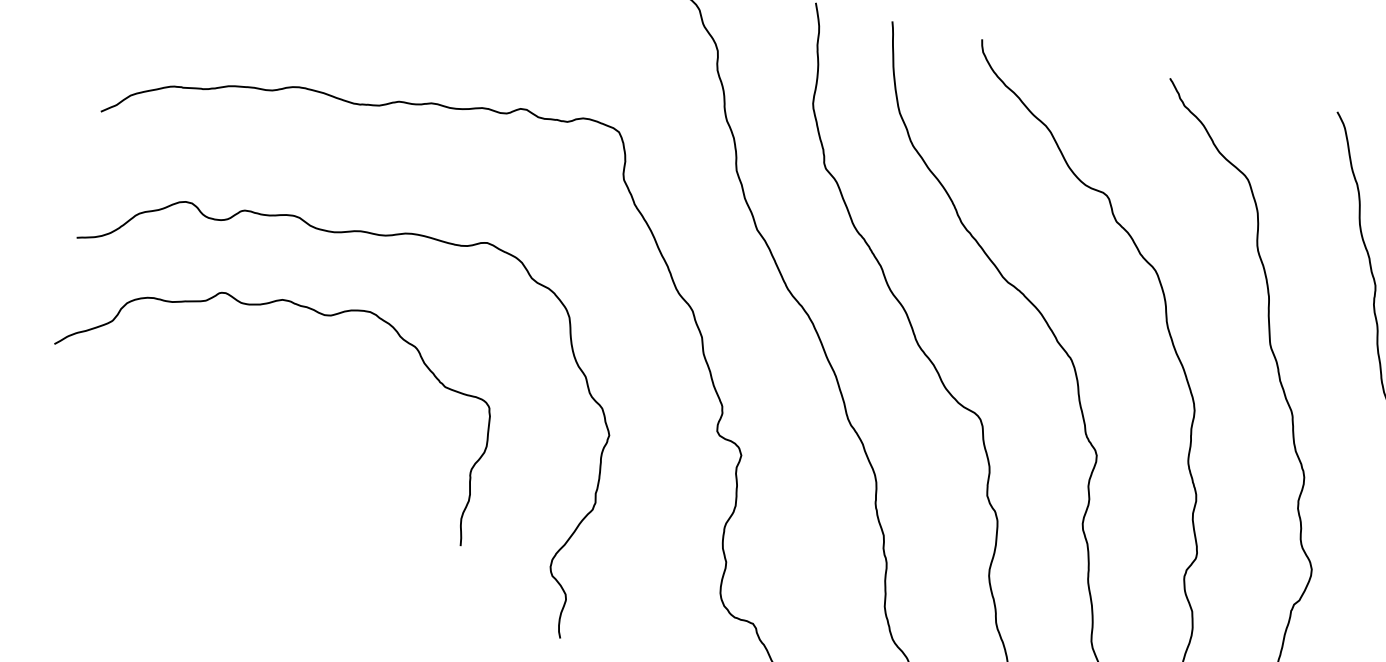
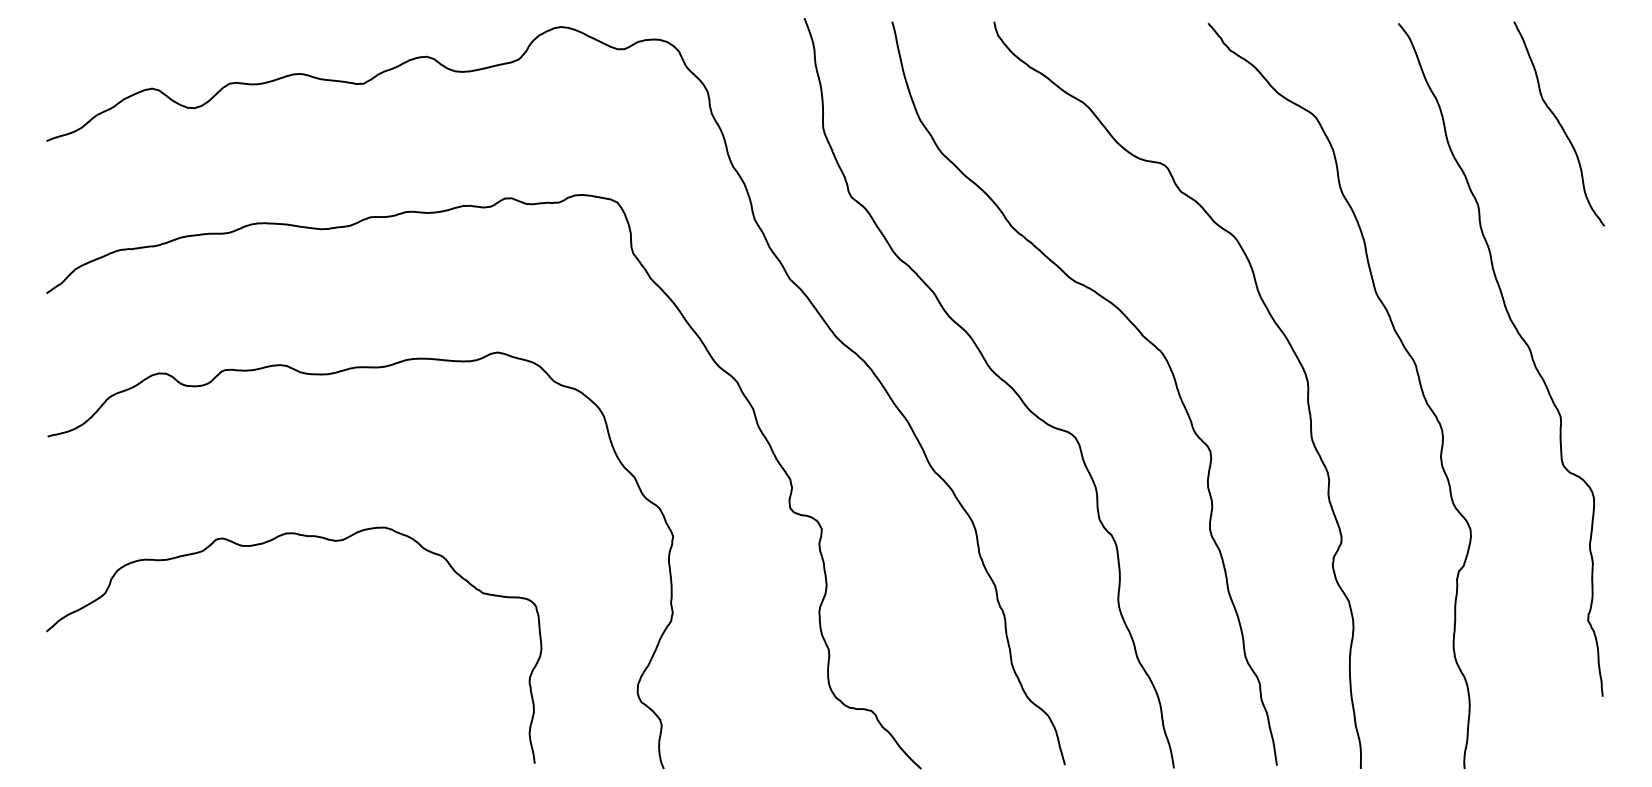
curve: (260, 305) -> (263, 544), moved

